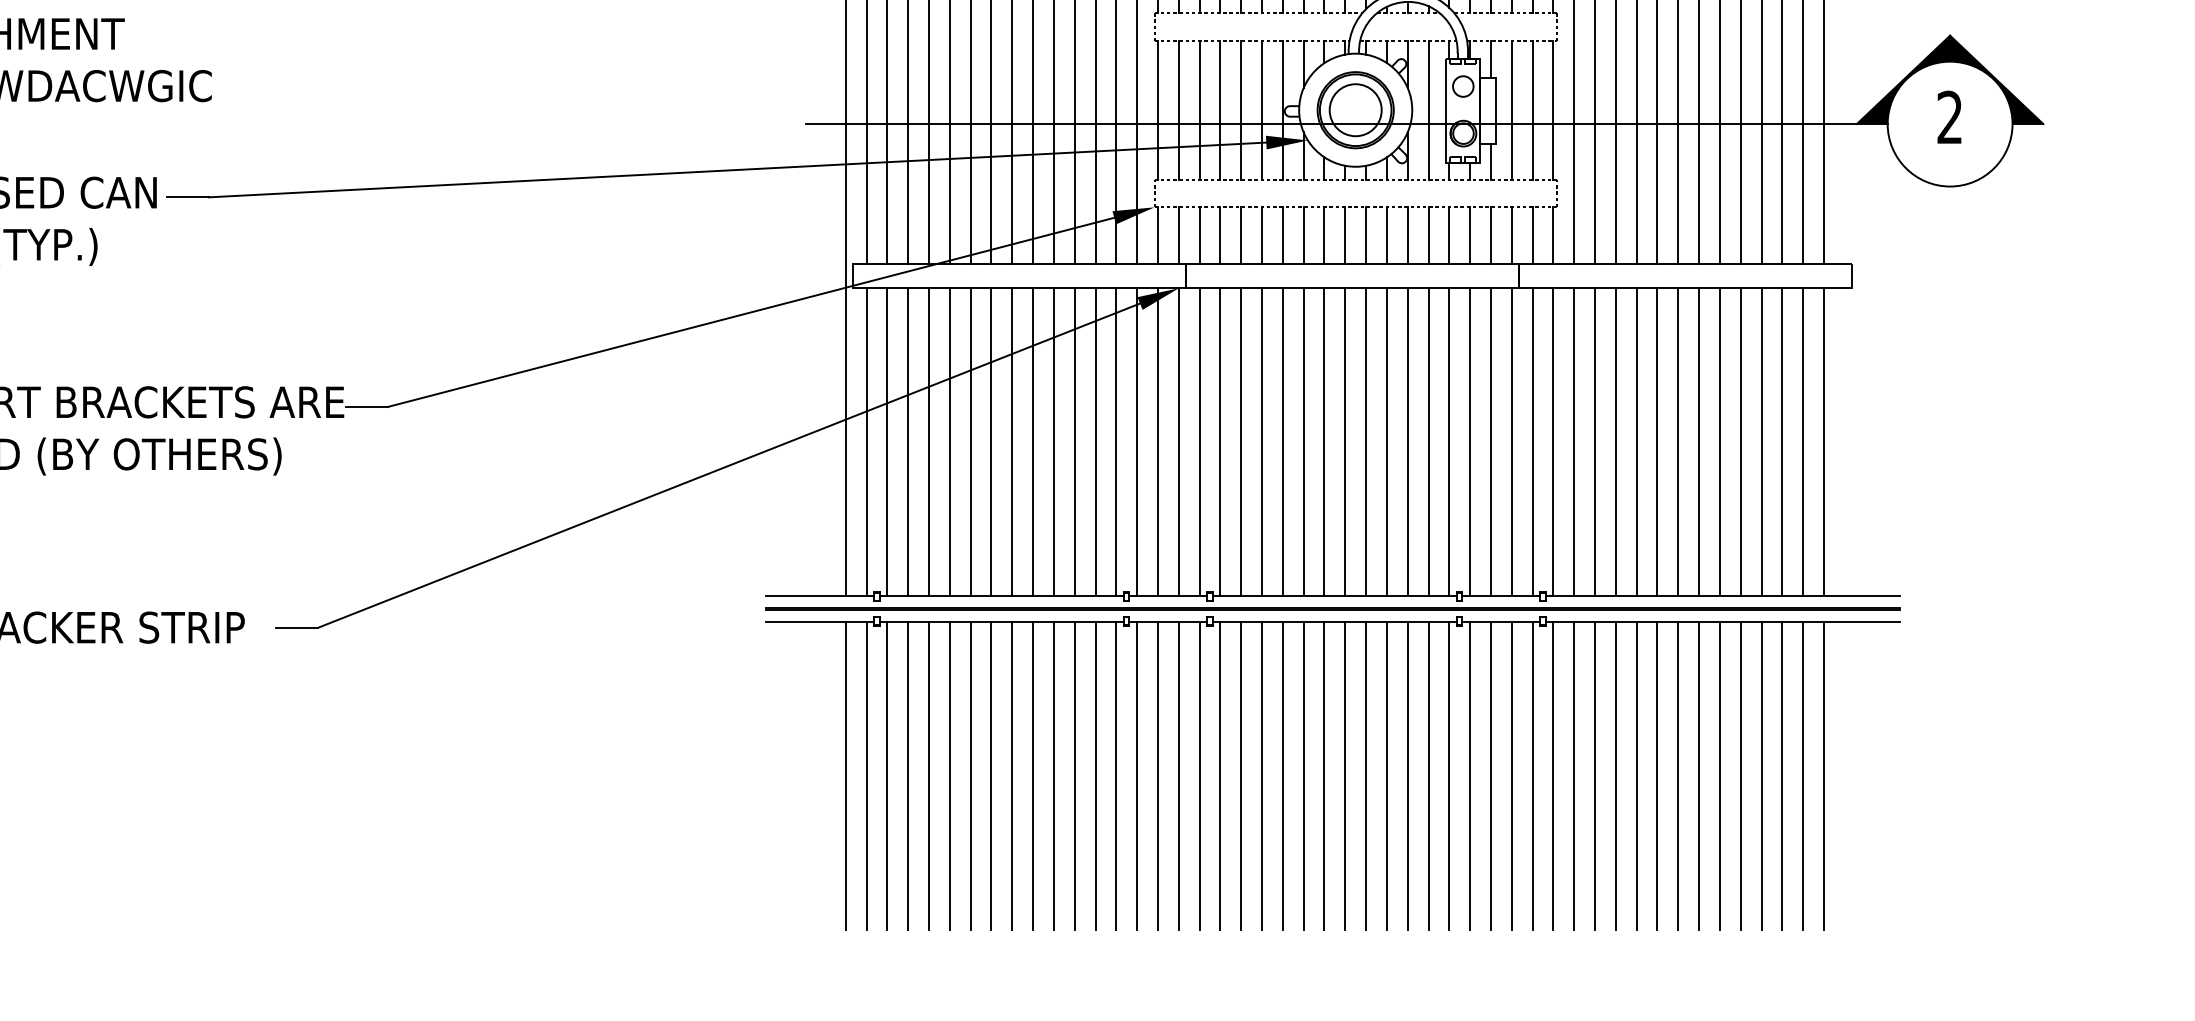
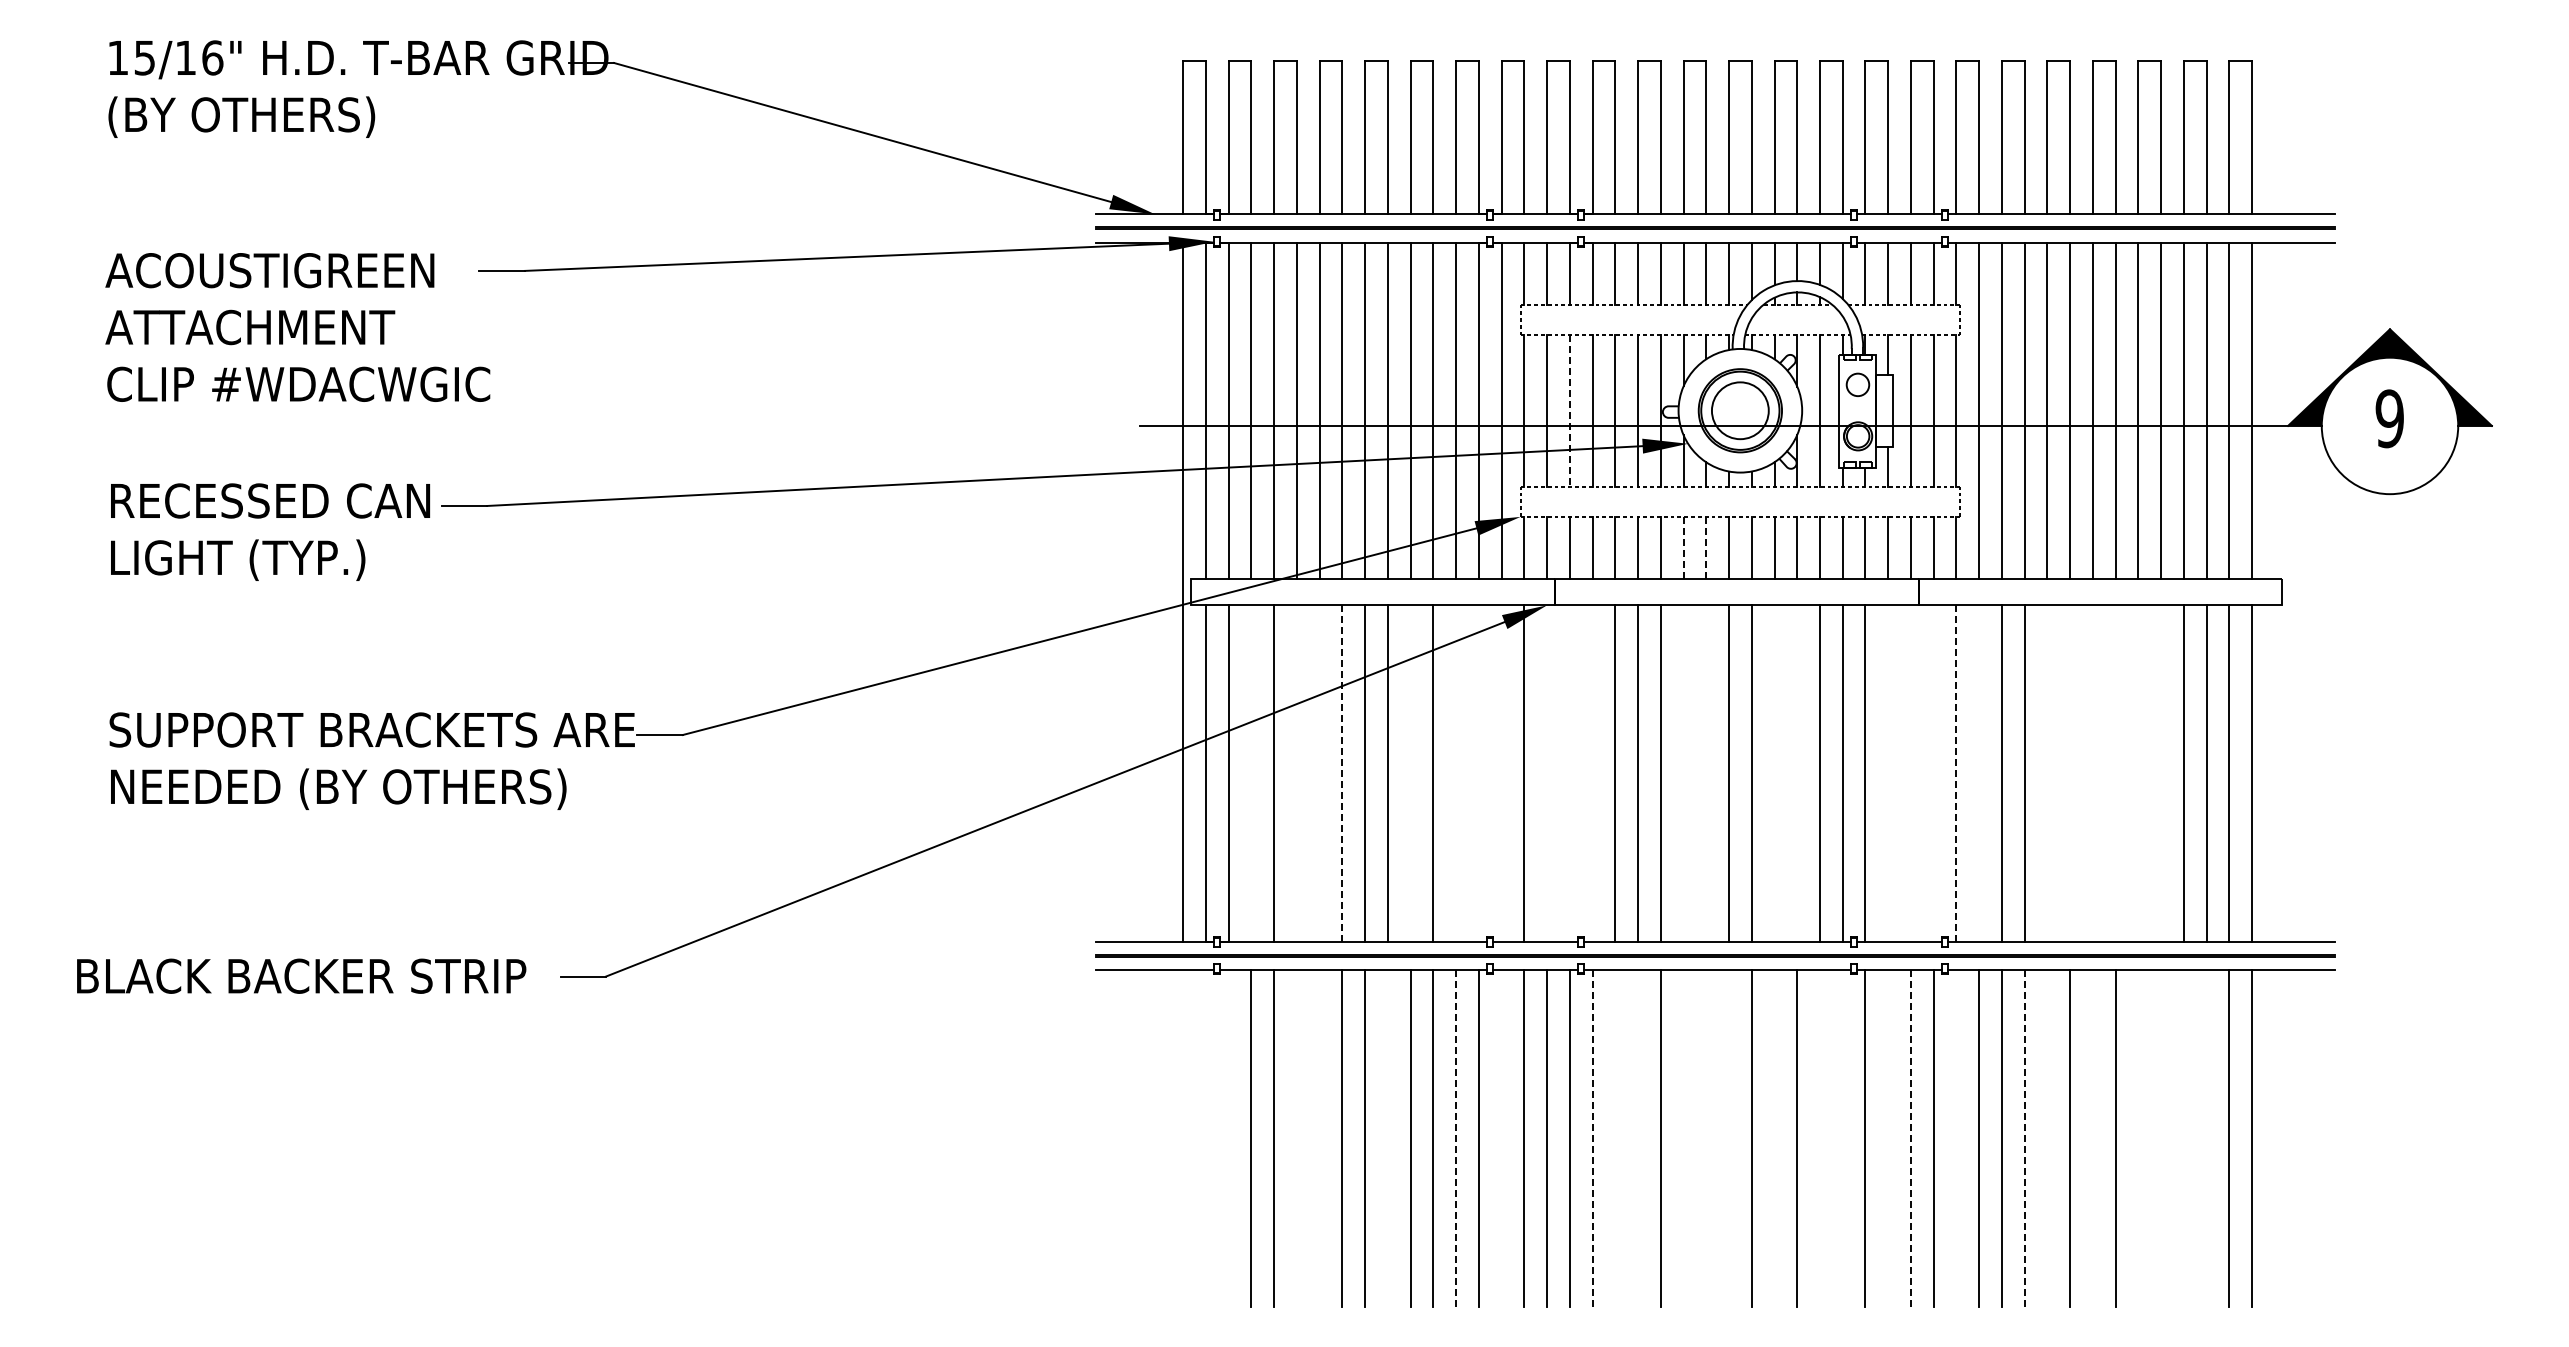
line: (1199, 109) -> (1569, 410), solid -> dashed
text: (1949, 117) -> (2389, 418), 2 -> 9
line: (1303, 235) -> (1683, 547), solid -> dashed
line: (1324, 235) -> (1706, 547), solid -> dashed
line: (908, 442) -> (1251, 773), removed
line: (949, 442) -> (1296, 773), removed
line: (970, 442) -> (1319, 773), removed
line: (1053, 442) -> (1410, 773), removed
line: (1095, 442) -> (1456, 773), removed
line: (1116, 442) -> (1478, 773), removed
line: (1137, 442) -> (1501, 773), removed
line: (1179, 442) -> (1547, 773), removed
line: (1199, 442) -> (1569, 773), removed
line: (1220, 442) -> (1592, 773), removed
line: (1303, 442) -> (1683, 773), removed
line: (1324, 442) -> (1706, 773), removed
line: (1386, 442) -> (1774, 773), removed
line: (1407, 442) -> (1797, 773), removed
line: (1491, 442) -> (1888, 773), removed
line: (1511, 442) -> (1910, 773), removed
line: (1532, 442) -> (1933, 773), removed
line: (1574, 442) -> (1979, 773), removed
line: (1636, 442) -> (2047, 773), removed
line: (1657, 442) -> (2070, 773), removed
line: (1677, 442) -> (2092, 773), removed
line: (1698, 442) -> (2115, 773), removed
line: (1719, 442) -> (2138, 773), removed
line: (1741, 442) -> (2161, 773), removed
line: (991, 443) -> (1342, 774), solid -> dashed
line: (1553, 443) -> (1956, 774), solid -> dashed
line: (846, 776) -> (1183, 1138), removed
line: (866, 776) -> (1205, 1138), removed
line: (887, 776) -> (1228, 1138), removed
line: (949, 776) -> (1296, 1138), removed
line: (970, 776) -> (1319, 1138), removed
line: (1032, 776) -> (1387, 1138), removed
line: (1095, 776) -> (1456, 1138), solid -> dashed
line: (1137, 776) -> (1501, 1138), removed
line: (1220, 776) -> (1592, 1138), solid -> dashed
line: (1241, 776) -> (1615, 1138), removed
line: (1262, 776) -> (1638, 1138), removed
line: (1303, 776) -> (1683, 1138), removed
line: (1324, 776) -> (1706, 1138), removed
line: (1344, 776) -> (1728, 1138), removed
line: (1386, 776) -> (1774, 1138), removed
line: (1428, 776) -> (1819, 1138), removed
line: (1449, 776) -> (1842, 1138), removed
line: (1491, 776) -> (1888, 1138), removed
line: (1511, 776) -> (1910, 1138), solid -> dashed
line: (1553, 776) -> (1956, 1138), removed
line: (1615, 776) -> (2024, 1138), solid -> dashed
line: (1636, 776) -> (2047, 1138), removed
line: (1677, 776) -> (2092, 1138), removed
line: (1719, 776) -> (2138, 1138), removed
line: (1741, 776) -> (2161, 1138), removed
line: (1761, 776) -> (2183, 1138), removed
line: (1782, 776) -> (2206, 1138), removed

